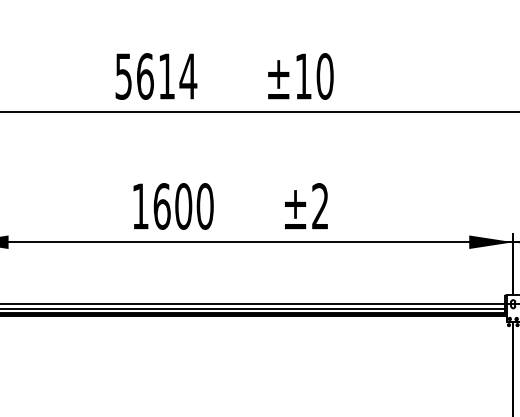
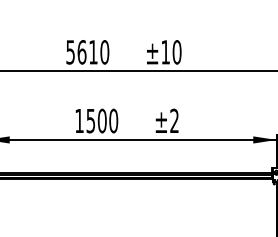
text: (187, 76) -> (104, 52), 5614 -> 5610
text: (161, 205) -> (90, 120), 1600 -> 1500

